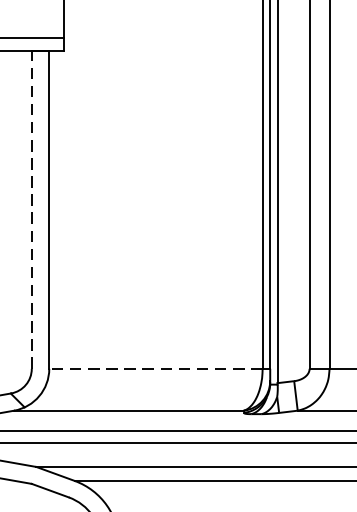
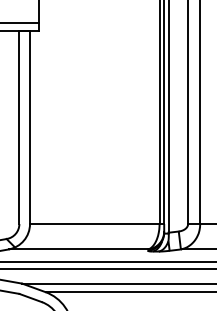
line: (31, 209) -> (19, 127), dashed -> solid
line: (155, 369) -> (94, 224), dashed -> solid

